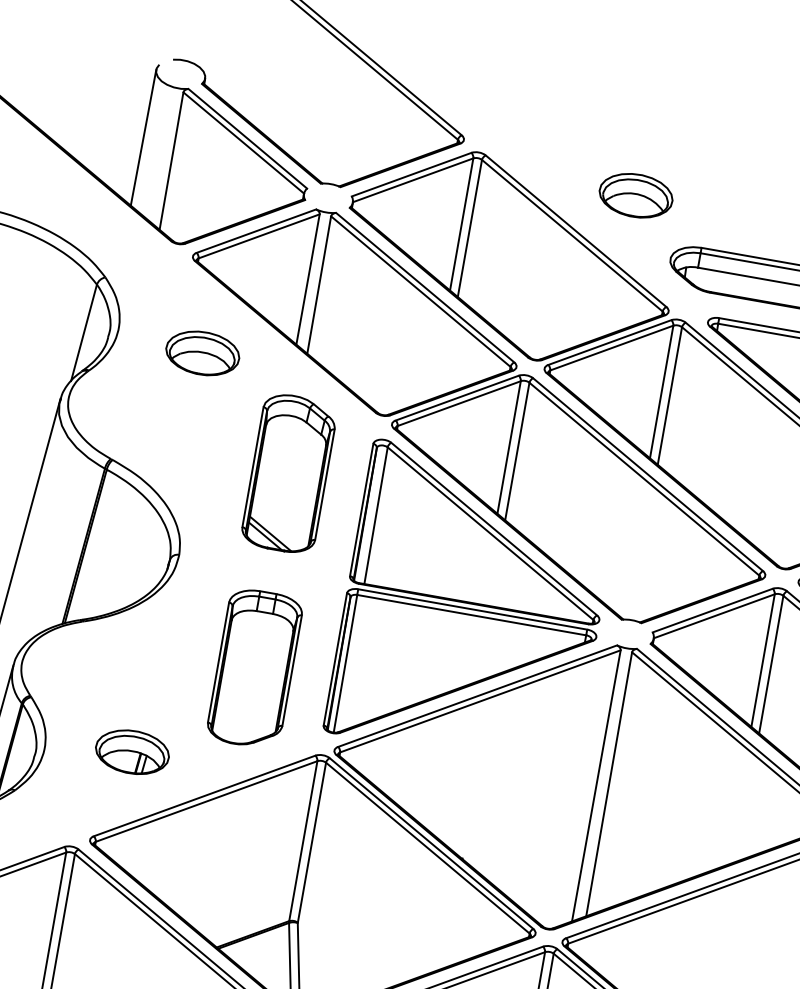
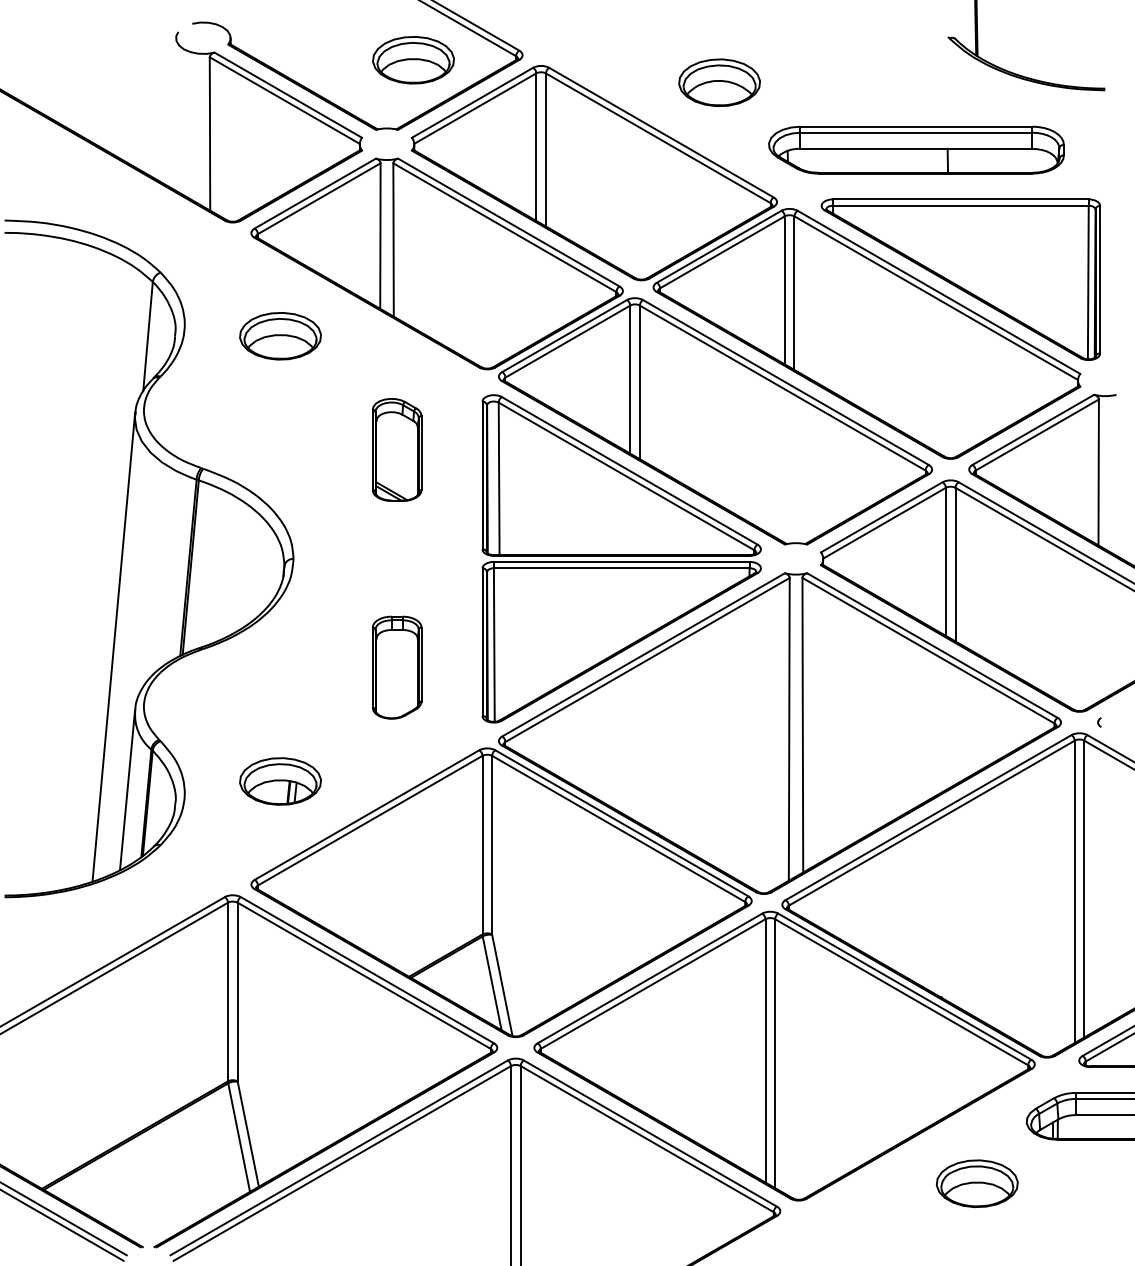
part: (365, 127) -> (413, 60), added
line: (143, 138) -> (175, 114), removed
part: (288, 473) -> (396, 449), size x0.6
part: (254, 668) -> (396, 667), size x0.6

